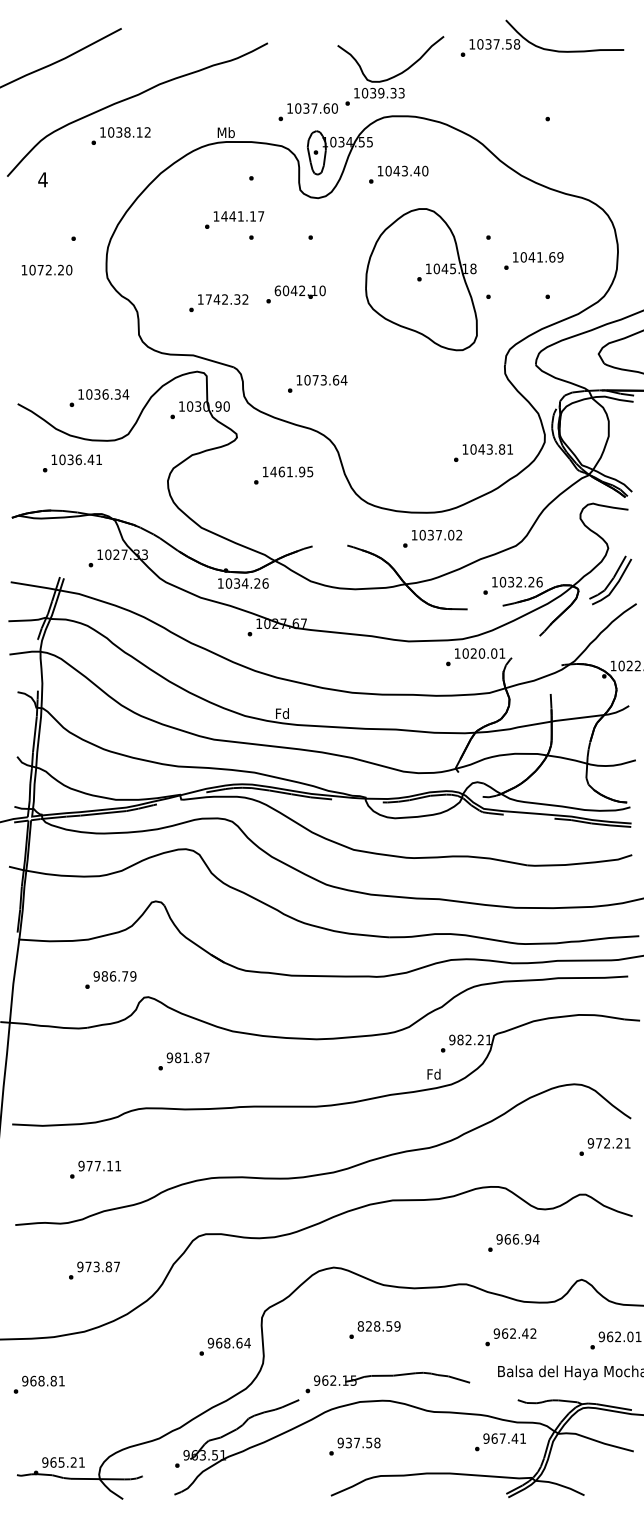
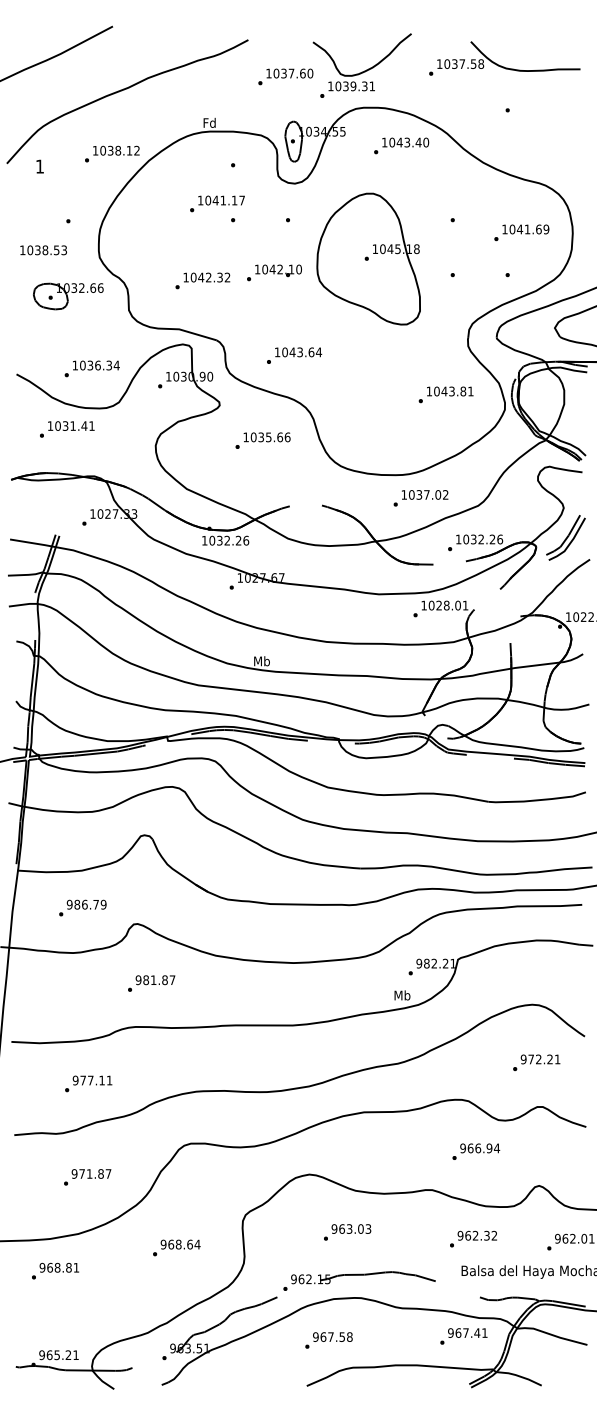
part: (538, 45) -> (501, 65), moved
text: (401, 93) -> (372, 86), 1039.33 -> 1039.31
text: (307, 111) -> (285, 76), moved
text: (225, 132) -> (209, 122), Mb -> Fd
text: (121, 135) -> (112, 153), moved
text: (398, 174) -> (401, 145), moved
text: (42, 179) -> (39, 166), 4 -> 1
text: (224, 216) -> (208, 200), 1441.17 -> 1041.17
text: (533, 260) -> (521, 232), moved
text: (55, 270) -> (51, 250), 1072.20 -> 1038.53
part: (421, 278) -> (368, 258), moved
text: (277, 290) -> (257, 269), 6042.10 -> 1042.10
text: (208, 299) -> (193, 277), 1742.32 -> 1042.32
part: (73, 319) -> (68, 296), added
text: (315, 380) -> (292, 352), 1073.64 -> 1043.64
text: (482, 452) -> (445, 394), moved
text: (79, 459) -> (73, 425), 1036.41 -> 1031.41
text: (291, 472) -> (270, 437), 1461.95 -> 1035.66
text: (432, 539) -> (420, 498), moved
text: (245, 583) -> (227, 540), 1034.26 -> 1032.26
text: (481, 653) -> (446, 605), 1020.01 -> 1028.01
text: (282, 713) -> (261, 661), Fd -> Mb
text: (110, 979) -> (82, 907), moved
text: (183, 1061) -> (151, 983), moved
text: (434, 1074) -> (402, 995), Fd -> Mb
text: (604, 1146) -> (536, 1062), moved
text: (96, 1266) -> (89, 1173), 973.87 -> 971.87
text: (379, 1325) -> (351, 1228), 828.59 -> 963.03
text: (524, 1333) -> (486, 1235), 962.42 -> 962.32
text: (224, 1346) -> (176, 1247), moved
text: (39, 1384) -> (55, 1270), moved
text: (348, 1442) -> (323, 1336), 937.58 -> 967.58

